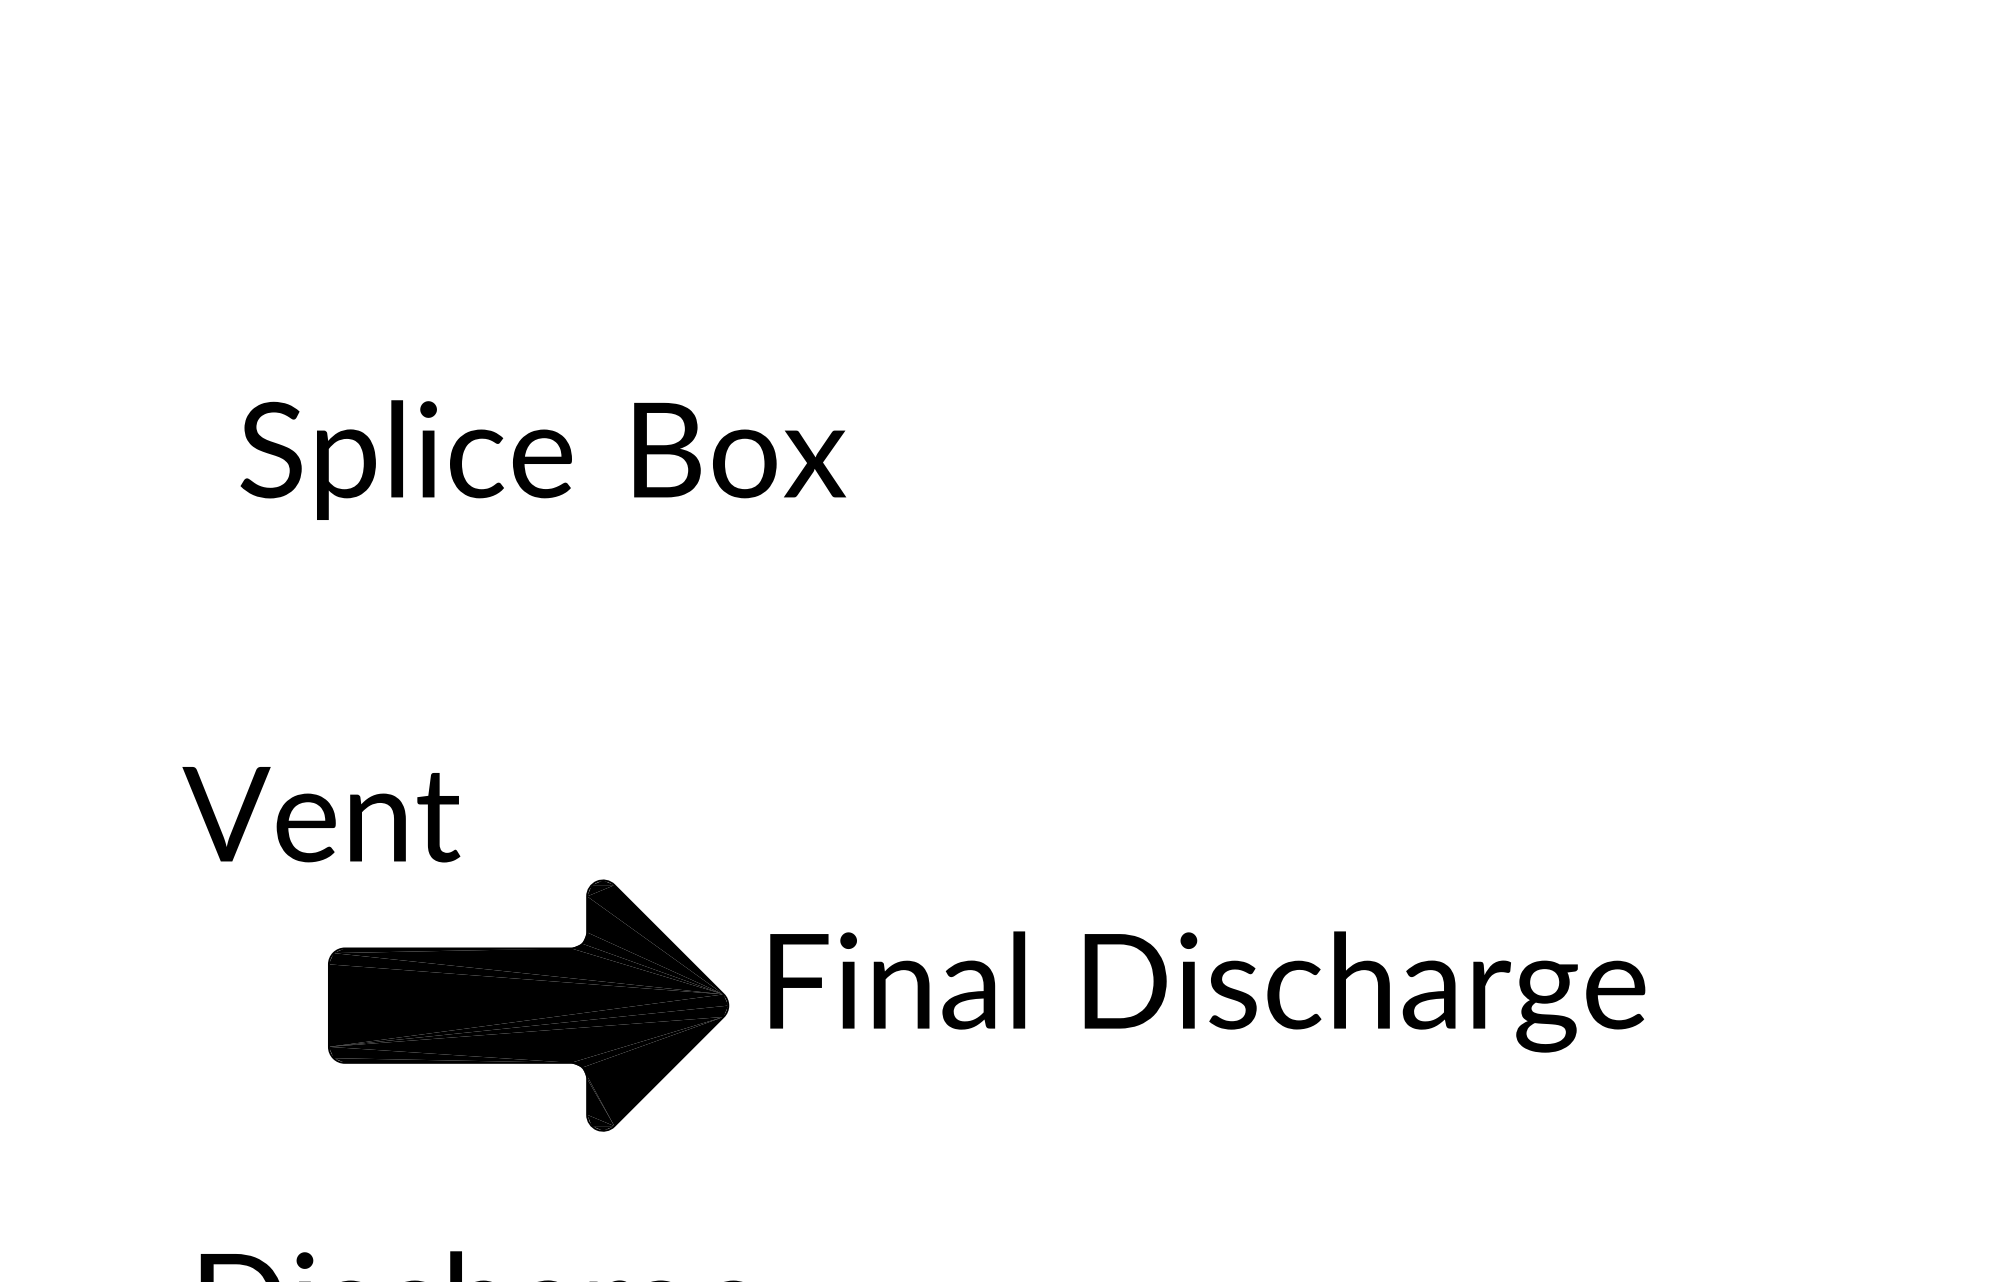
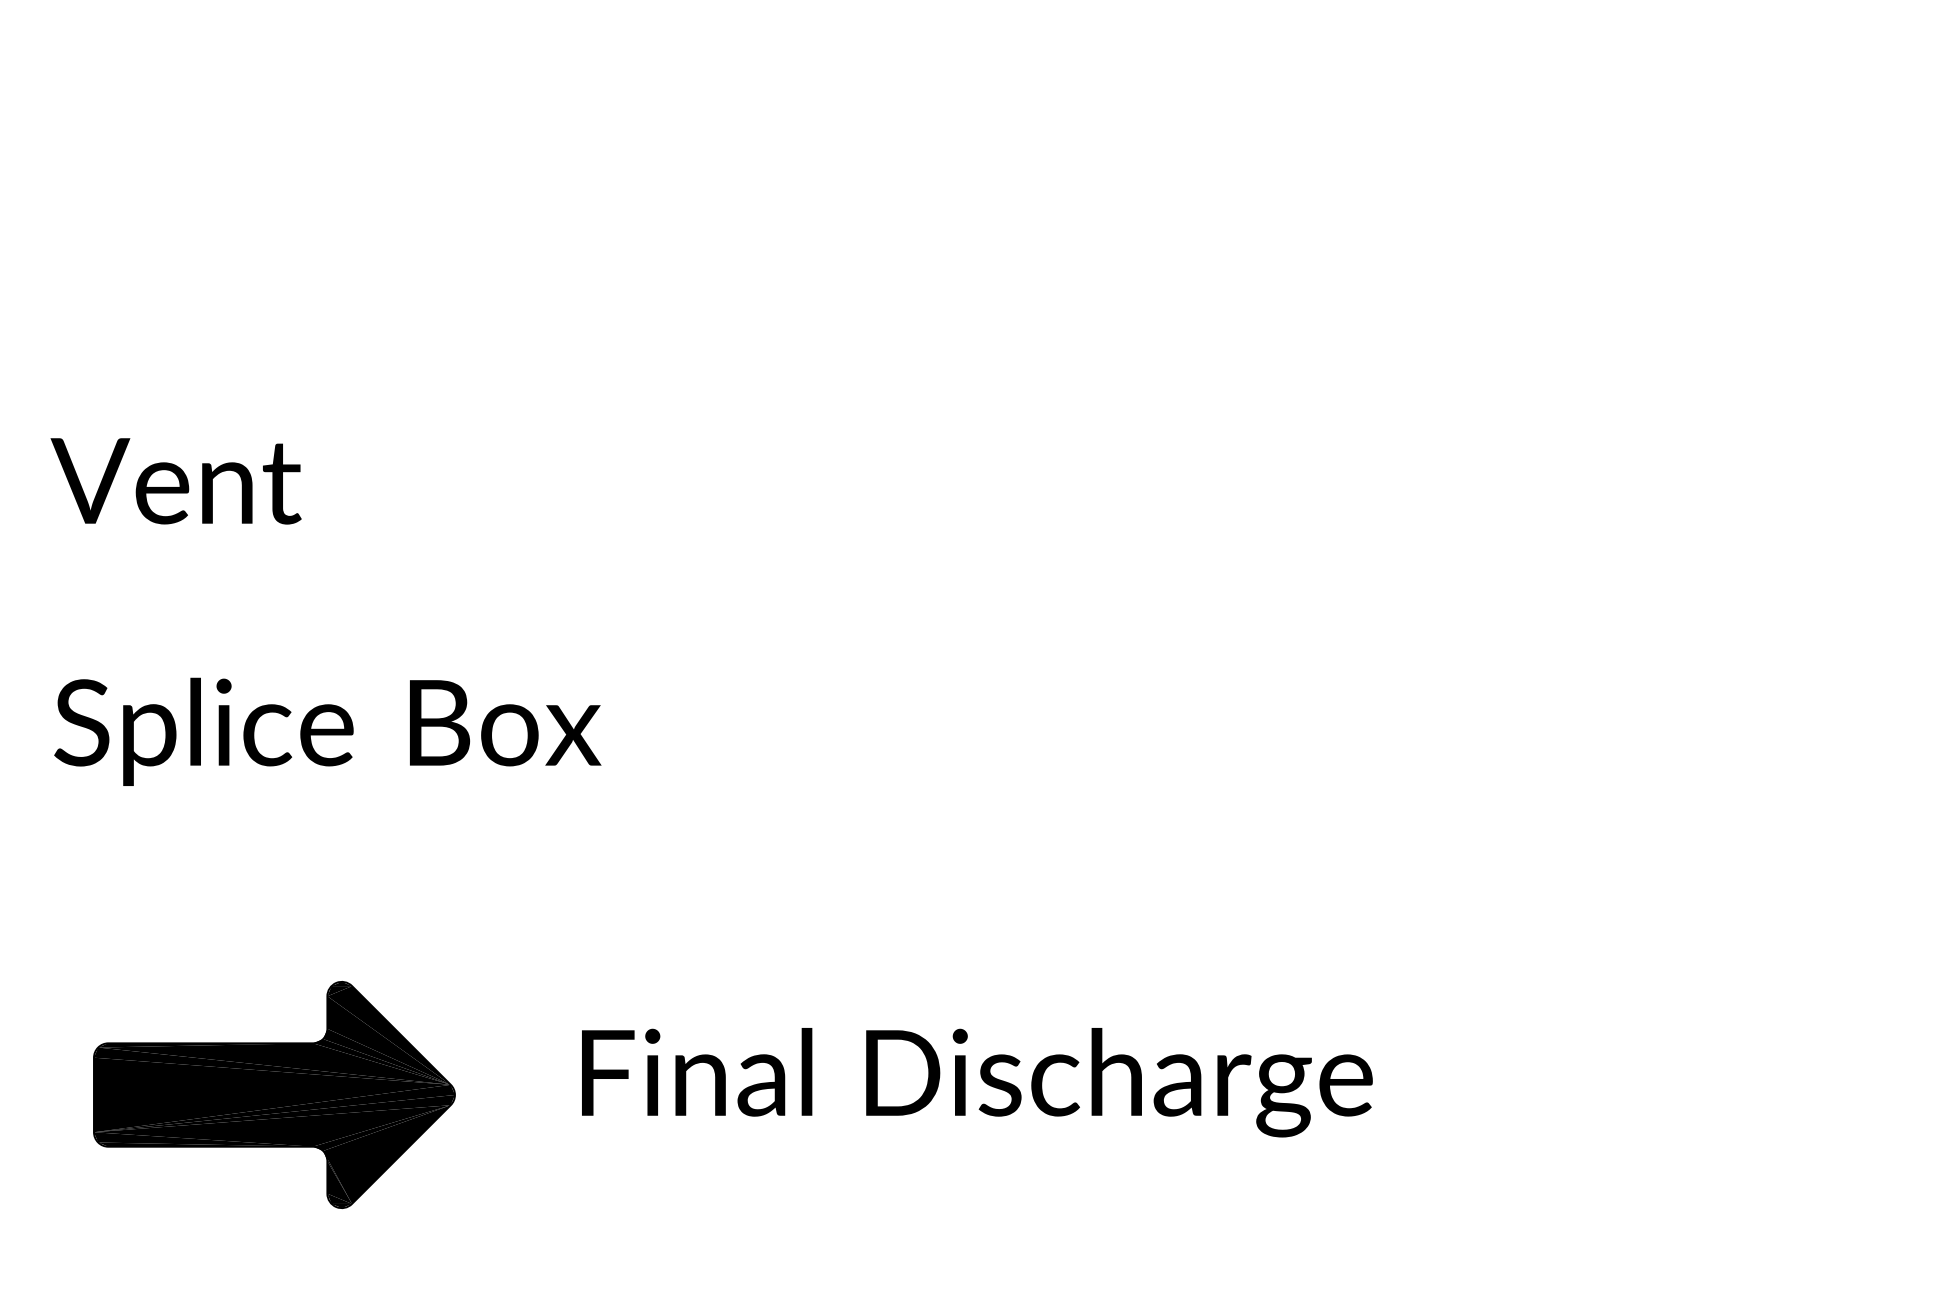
text: (543, 459) -> (327, 731), moved
text: (320, 814) -> (175, 481), moved
part: (528, 1005) -> (274, 1094), moved

